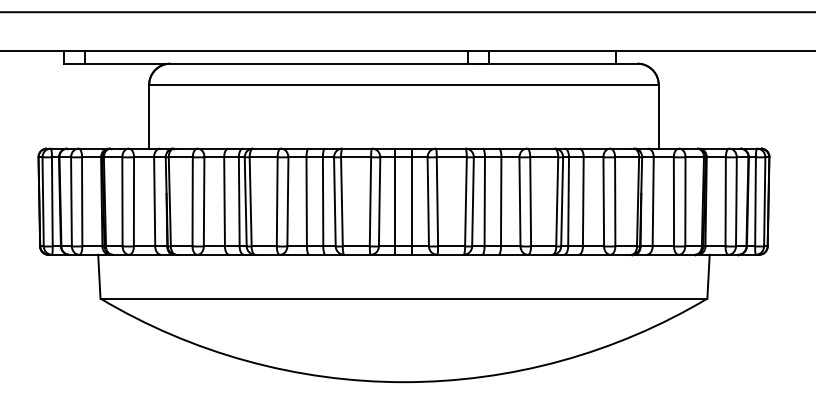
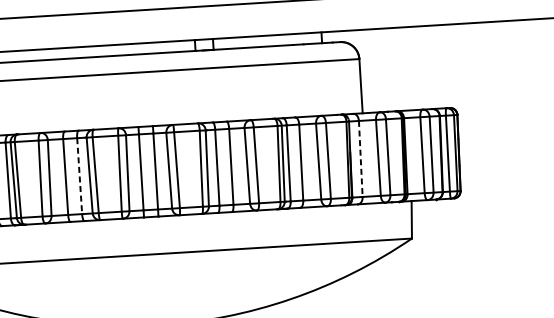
line: (323, 201) -> (79, 175), solid -> dashed
line: (653, 201) -> (361, 158), solid -> dashed

